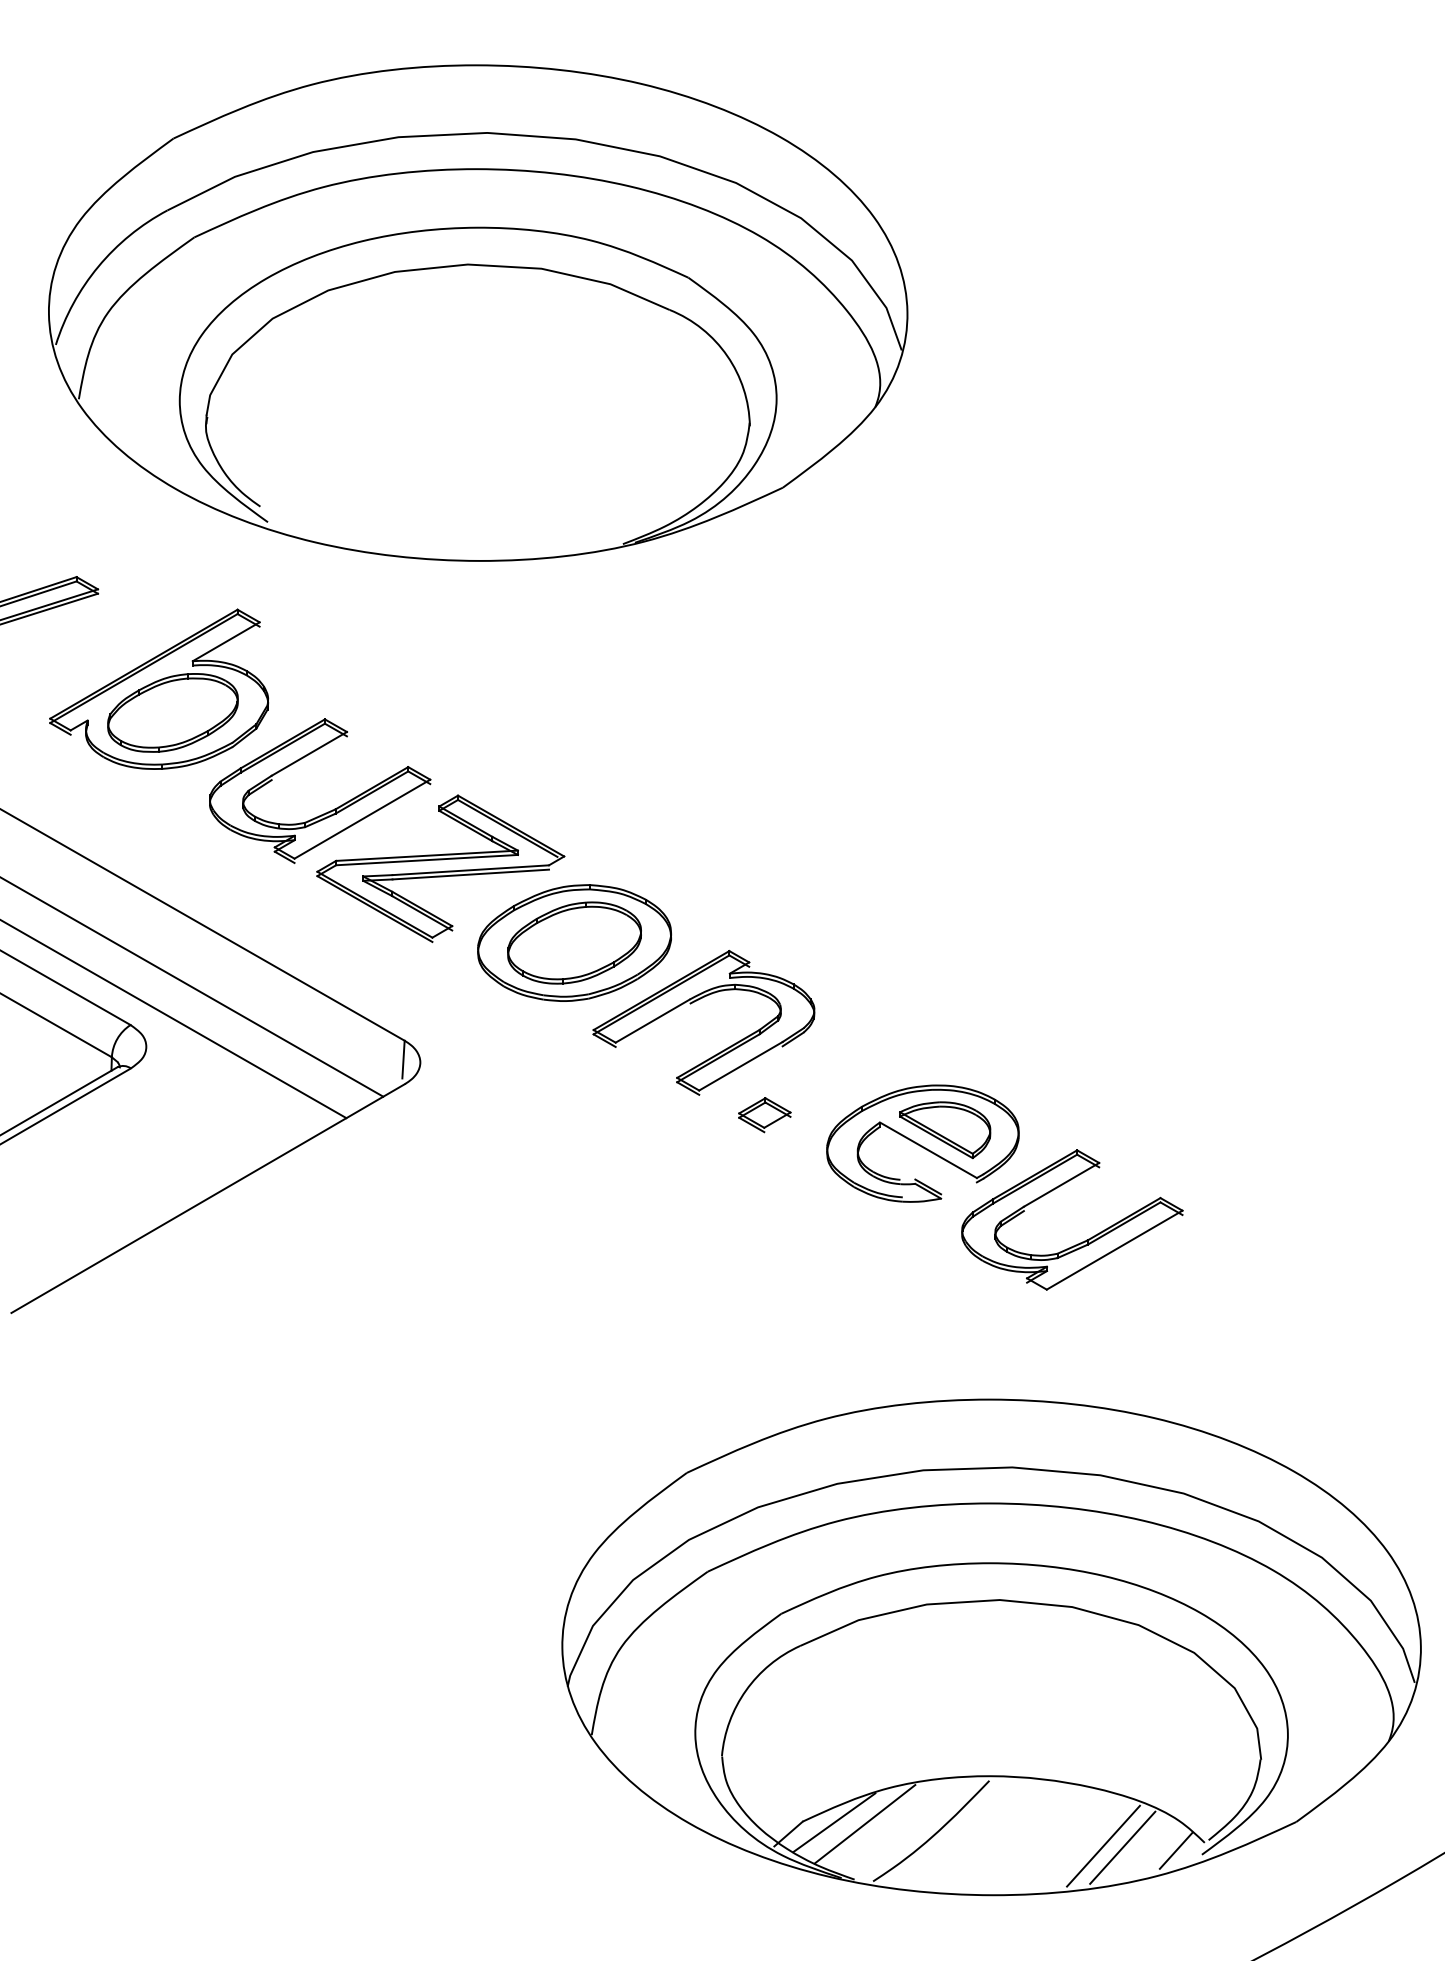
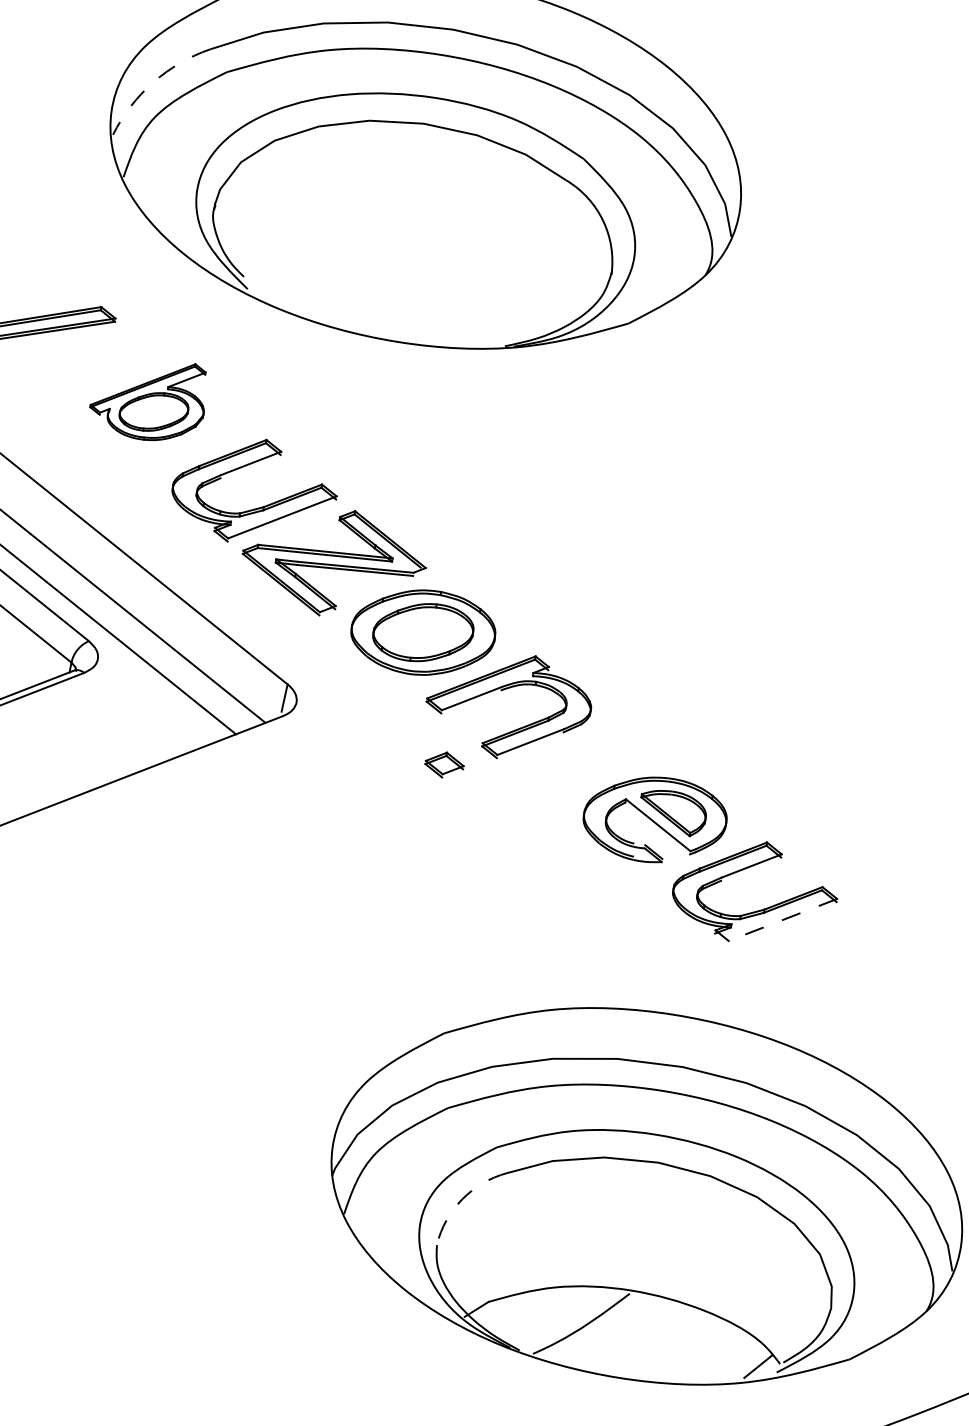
arc: (98, 266) -> (153, 82), solid -> dashed
part: (159, 688) -> (149, 398), size x0.7
part: (764, 1115) -> (444, 765), moved
line: (1114, 1250) -> (782, 920), solid -> dashed
arc: (746, 1690) -> (462, 1199), solid -> dashed
line: (834, 1822) -> (511, 1306), removed
line: (864, 1824) -> (533, 1311), removed
line: (1103, 1845) -> (705, 1354), removed
line: (1122, 1847) -> (719, 1357), removed

